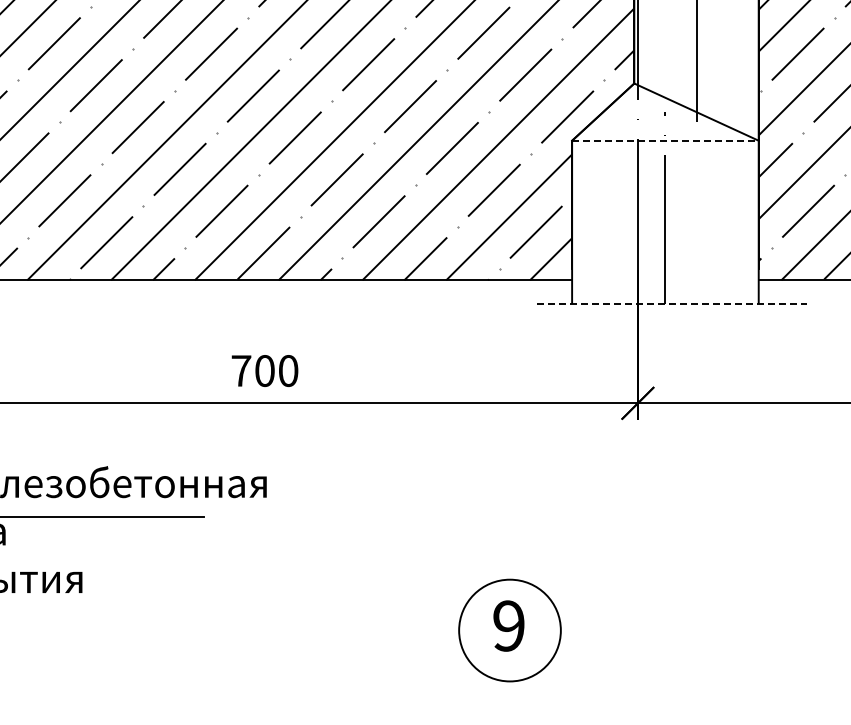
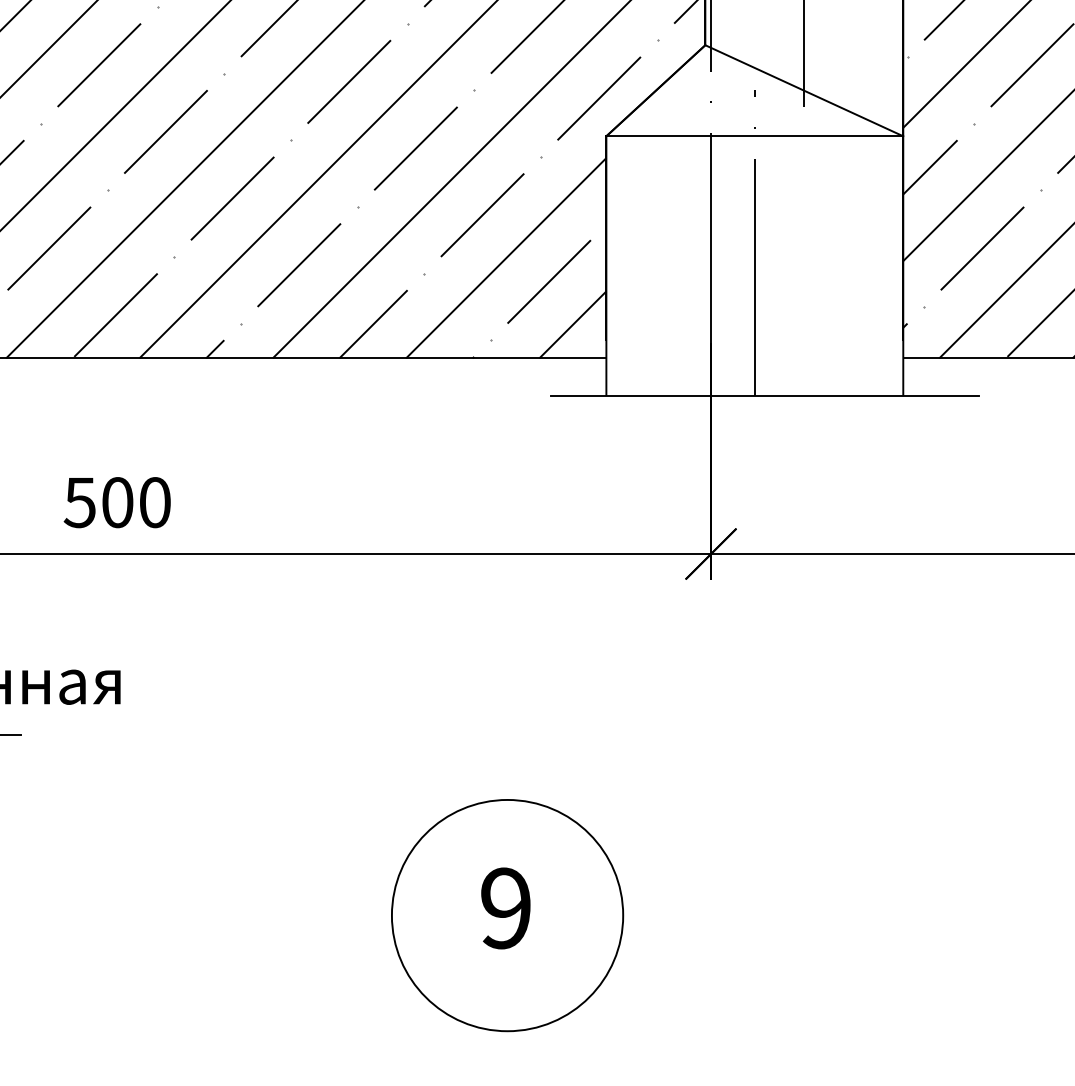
line: (665, 140) -> (754, 135), dashed -> solid
line: (671, 304) -> (764, 396), dashed -> solid
text: (241, 371) -> (80, 503), 700 -> 500
circle: (509, 630) -> (506, 915), size x1.43

